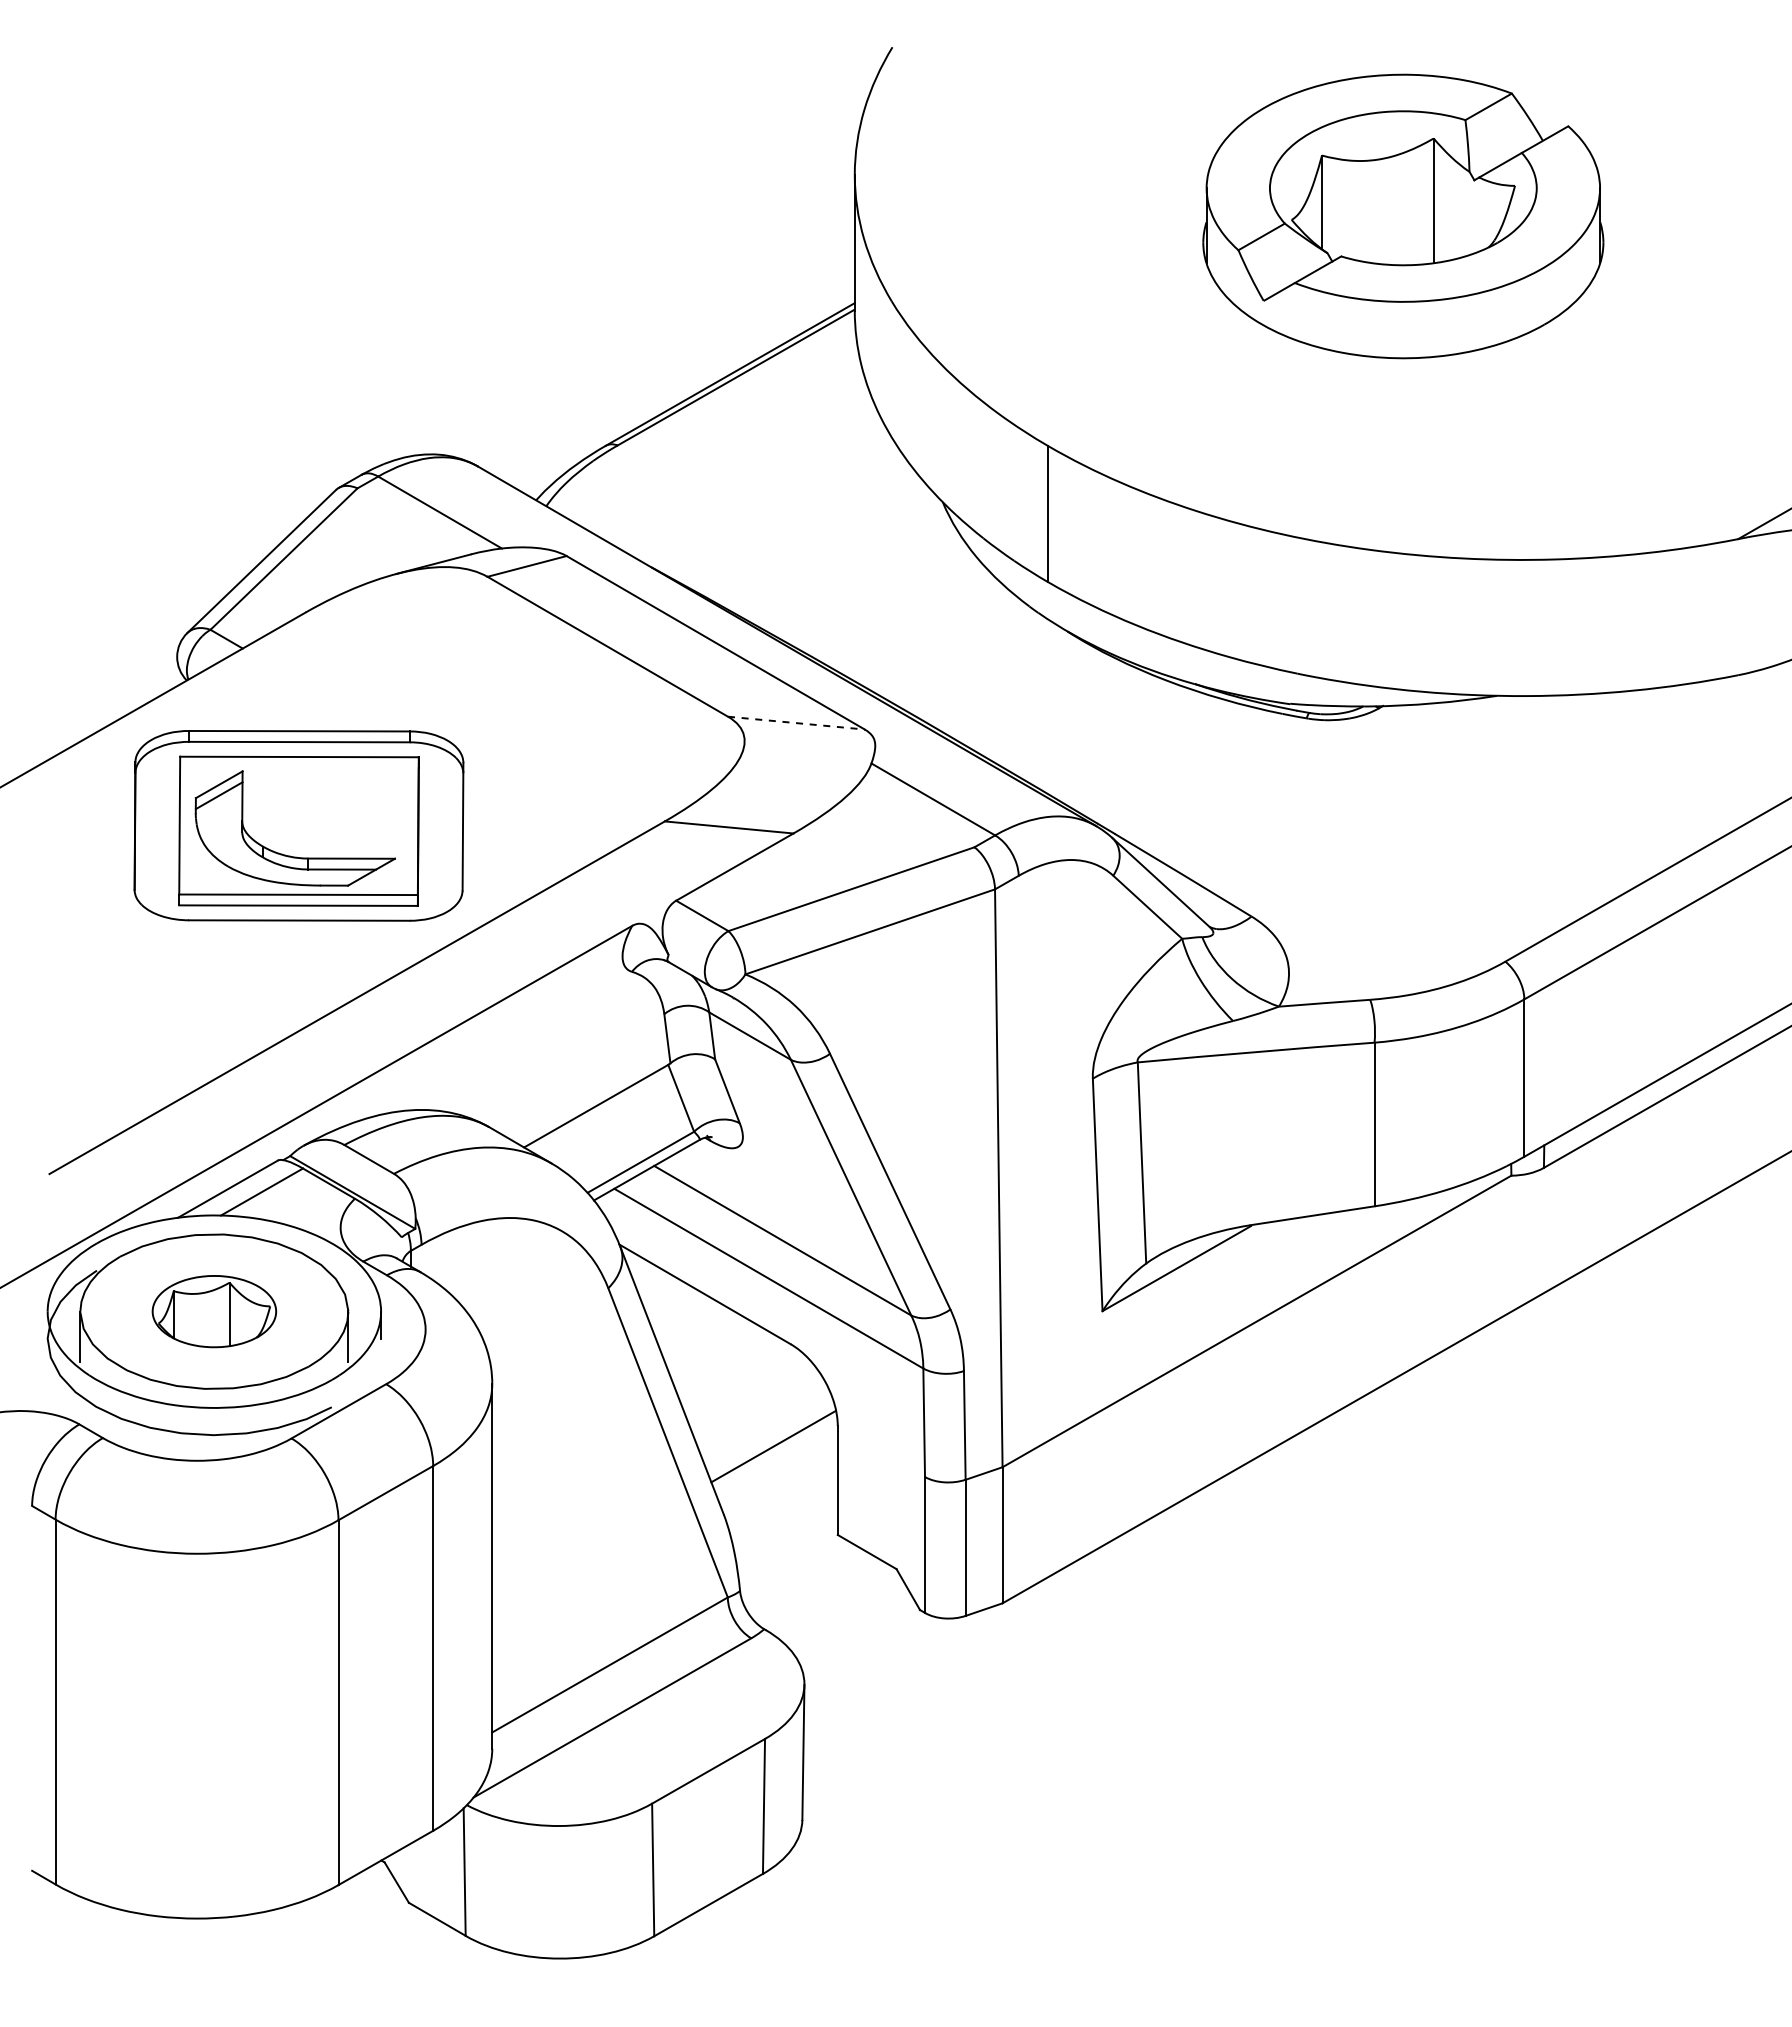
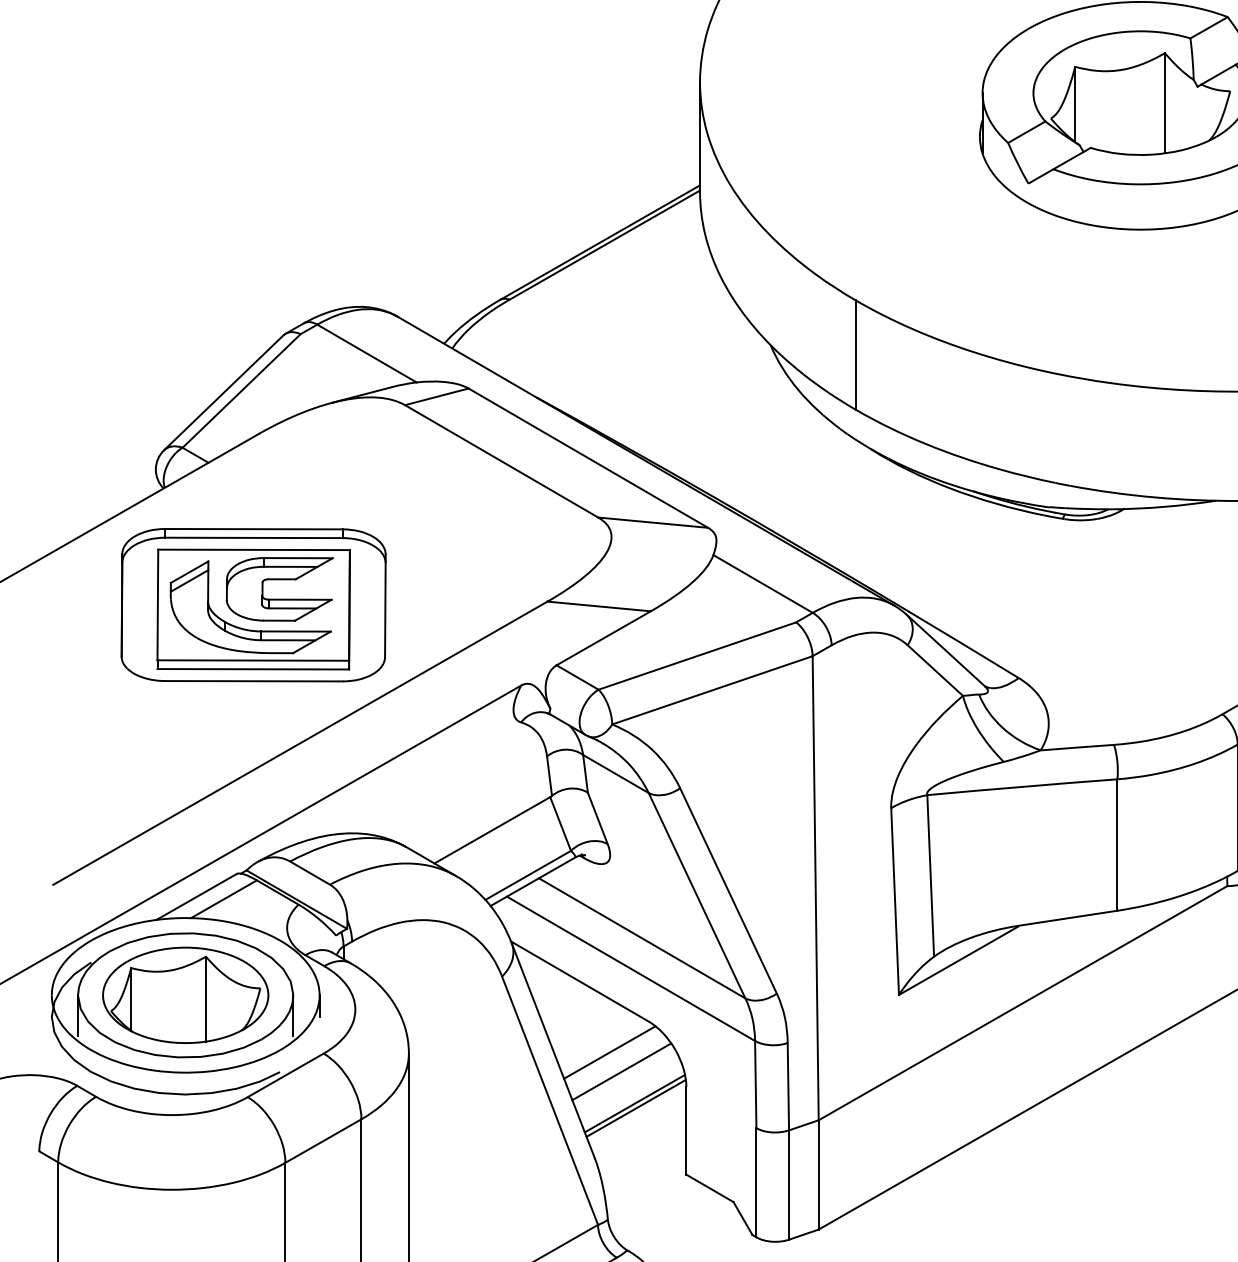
line: (796, 723) -> (653, 522), dashed -> solid
part: (331, 794) -> (279, 580), added
part: (214, 1311) -> (185, 995), size x1.67
line: (742, 1382) -> (609, 1052), added
line: (756, 1406) -> (621, 1071), added
line: (775, 1452) -> (636, 1108), added

